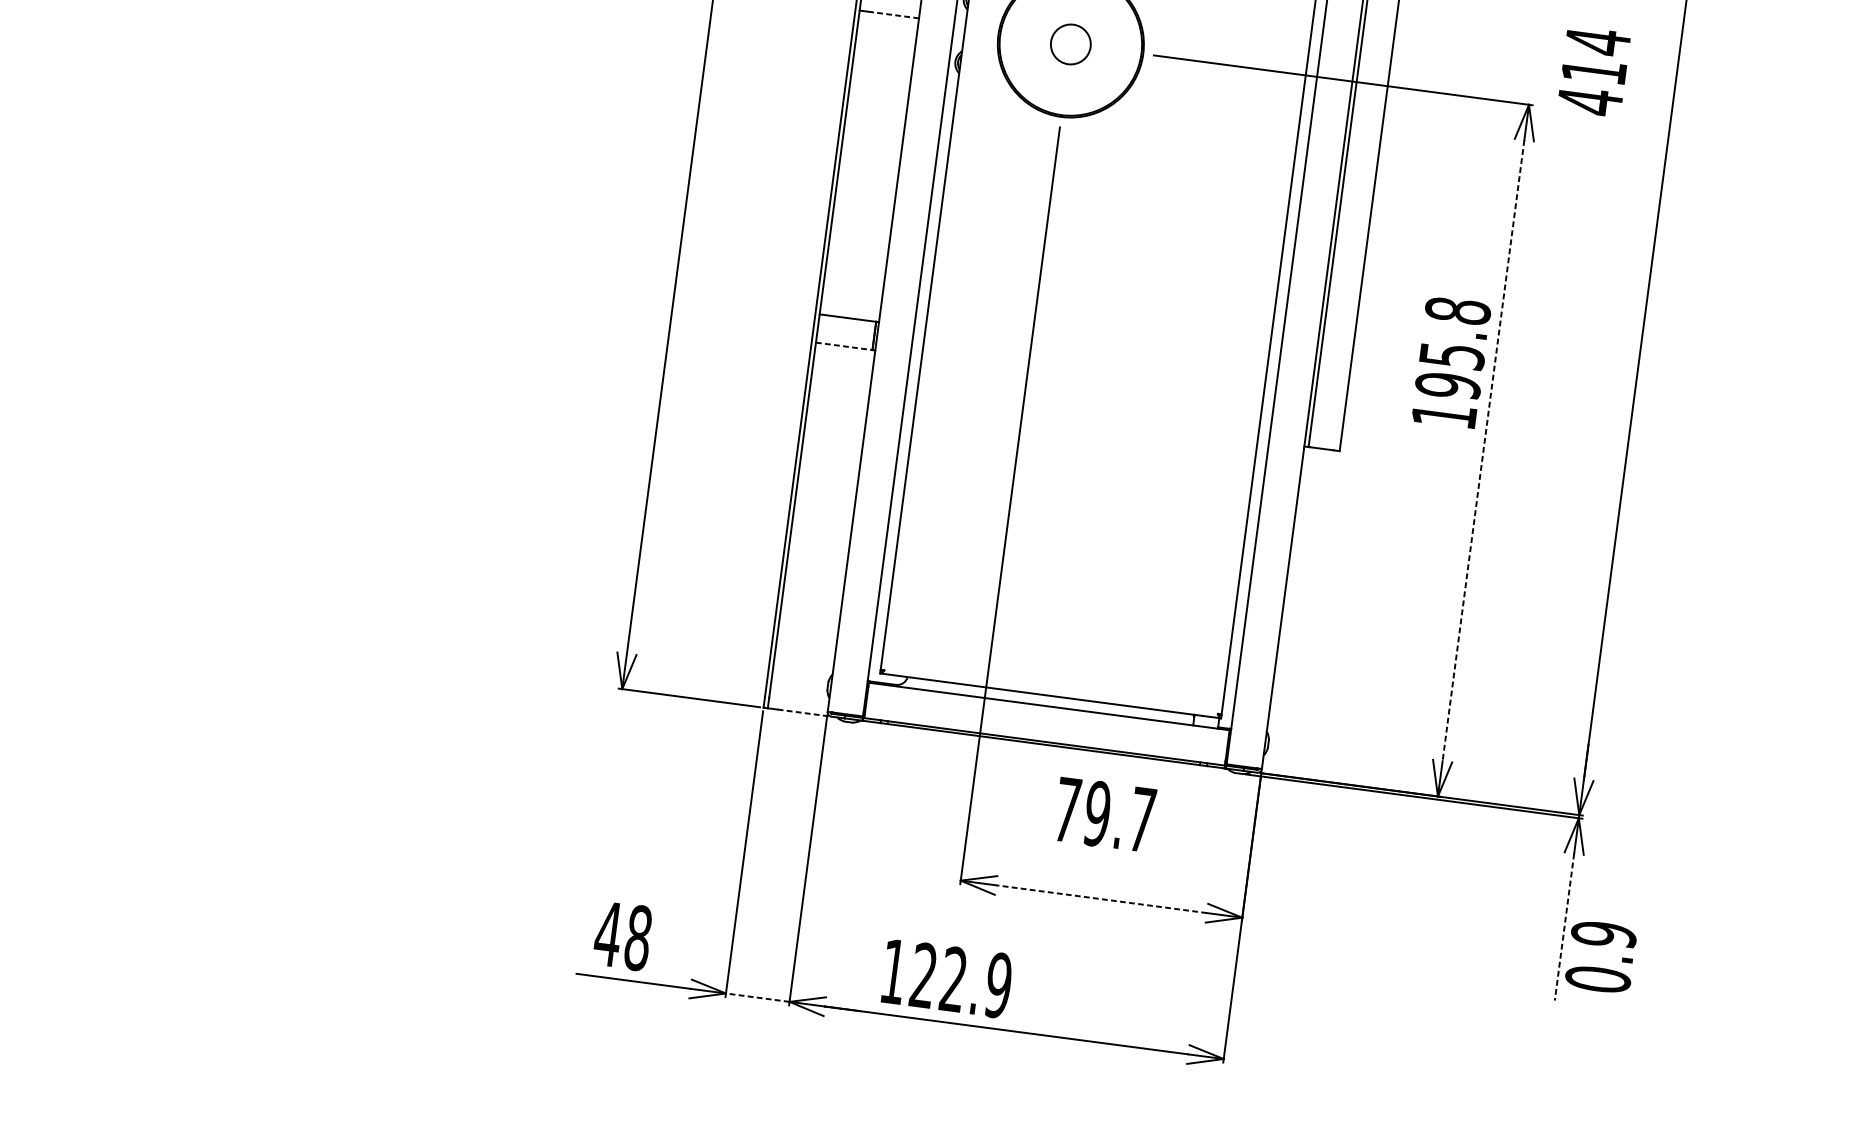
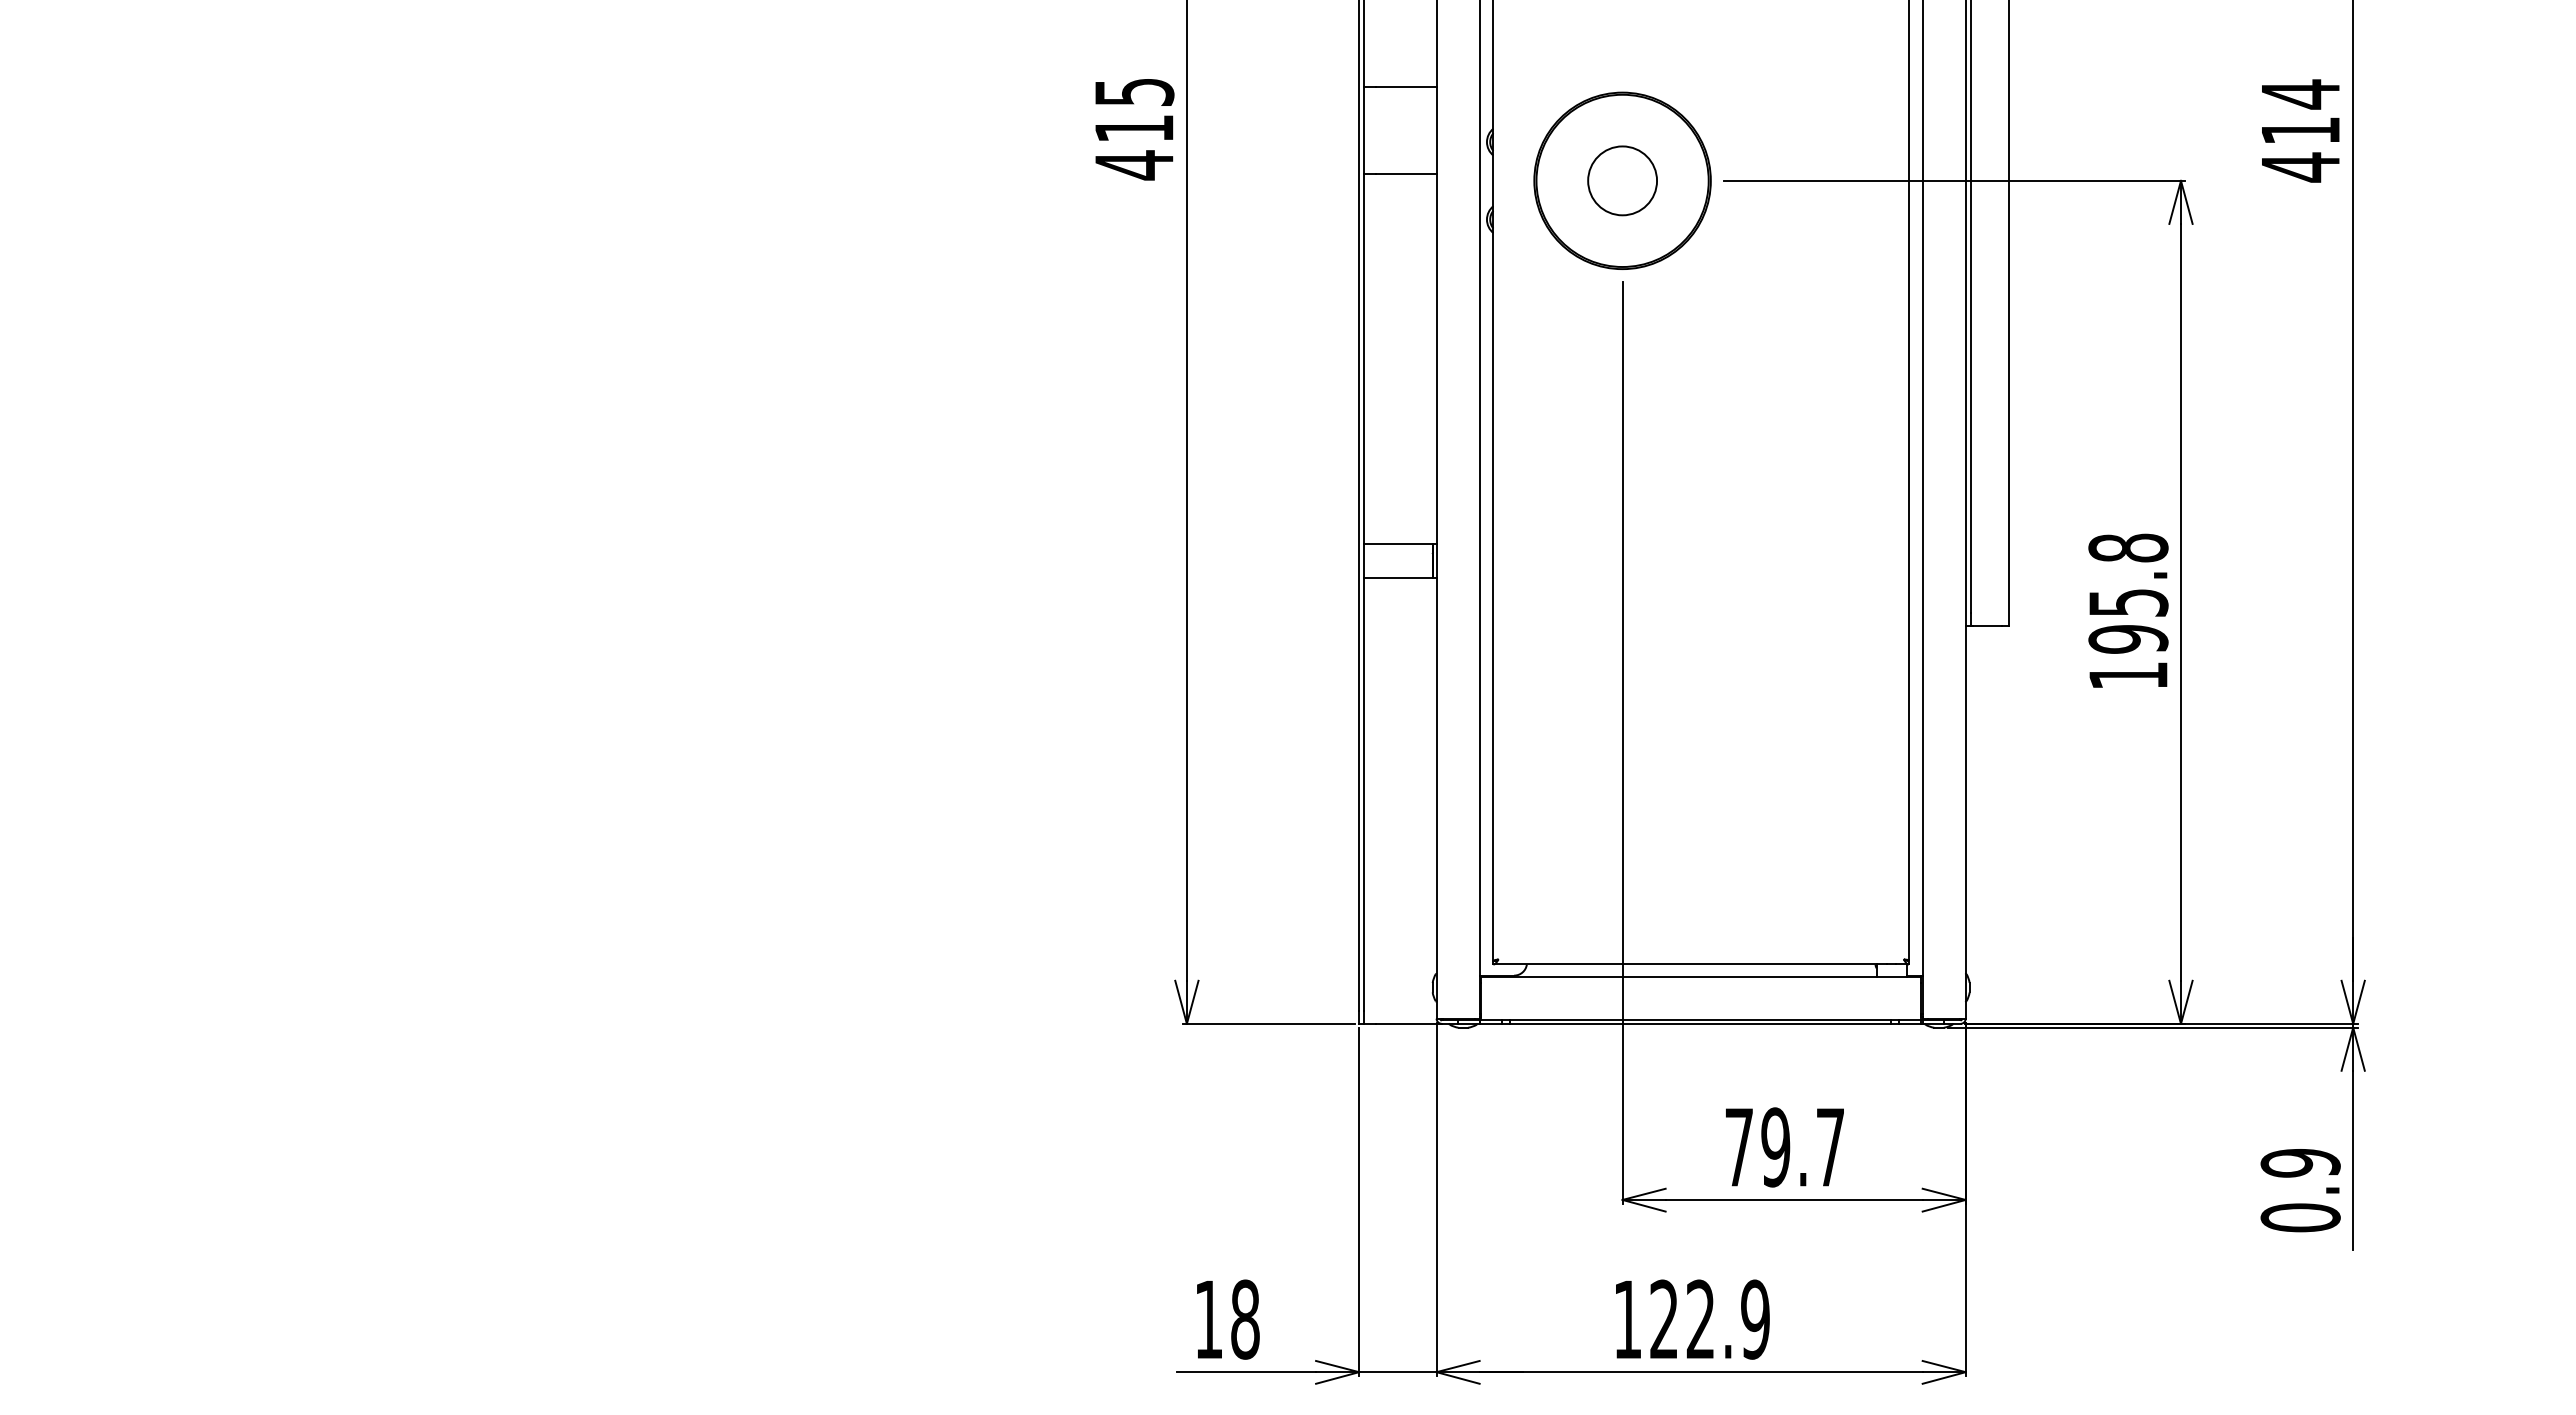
line: (893, 14) -> (1405, 173), dashed -> solid
circle: (1070, 44) -> (1622, 180), size x1.43
text: (1593, 71) -> (2300, 130), moved
line: (844, 346) -> (1399, 578), dashed -> solid
text: (1451, 362) -> (2128, 610), moved
line: (1483, 450) -> (2180, 602), dashed -> solid
line: (804, 712) -> (1409, 1023), dashed -> solid
text: (1104, 814) -> (1784, 1147), moved
line: (1101, 898) -> (1794, 1199), dashed -> solid
line: (1564, 927) -> (2353, 1160), dashed -> solid
text: (608, 934) -> (1208, 1319), 48 -> 18
text: (1600, 957) -> (2300, 1190), moved
text: (946, 978) -> (1692, 1319), moved
line: (757, 997) -> (1397, 1372), dashed -> solid

